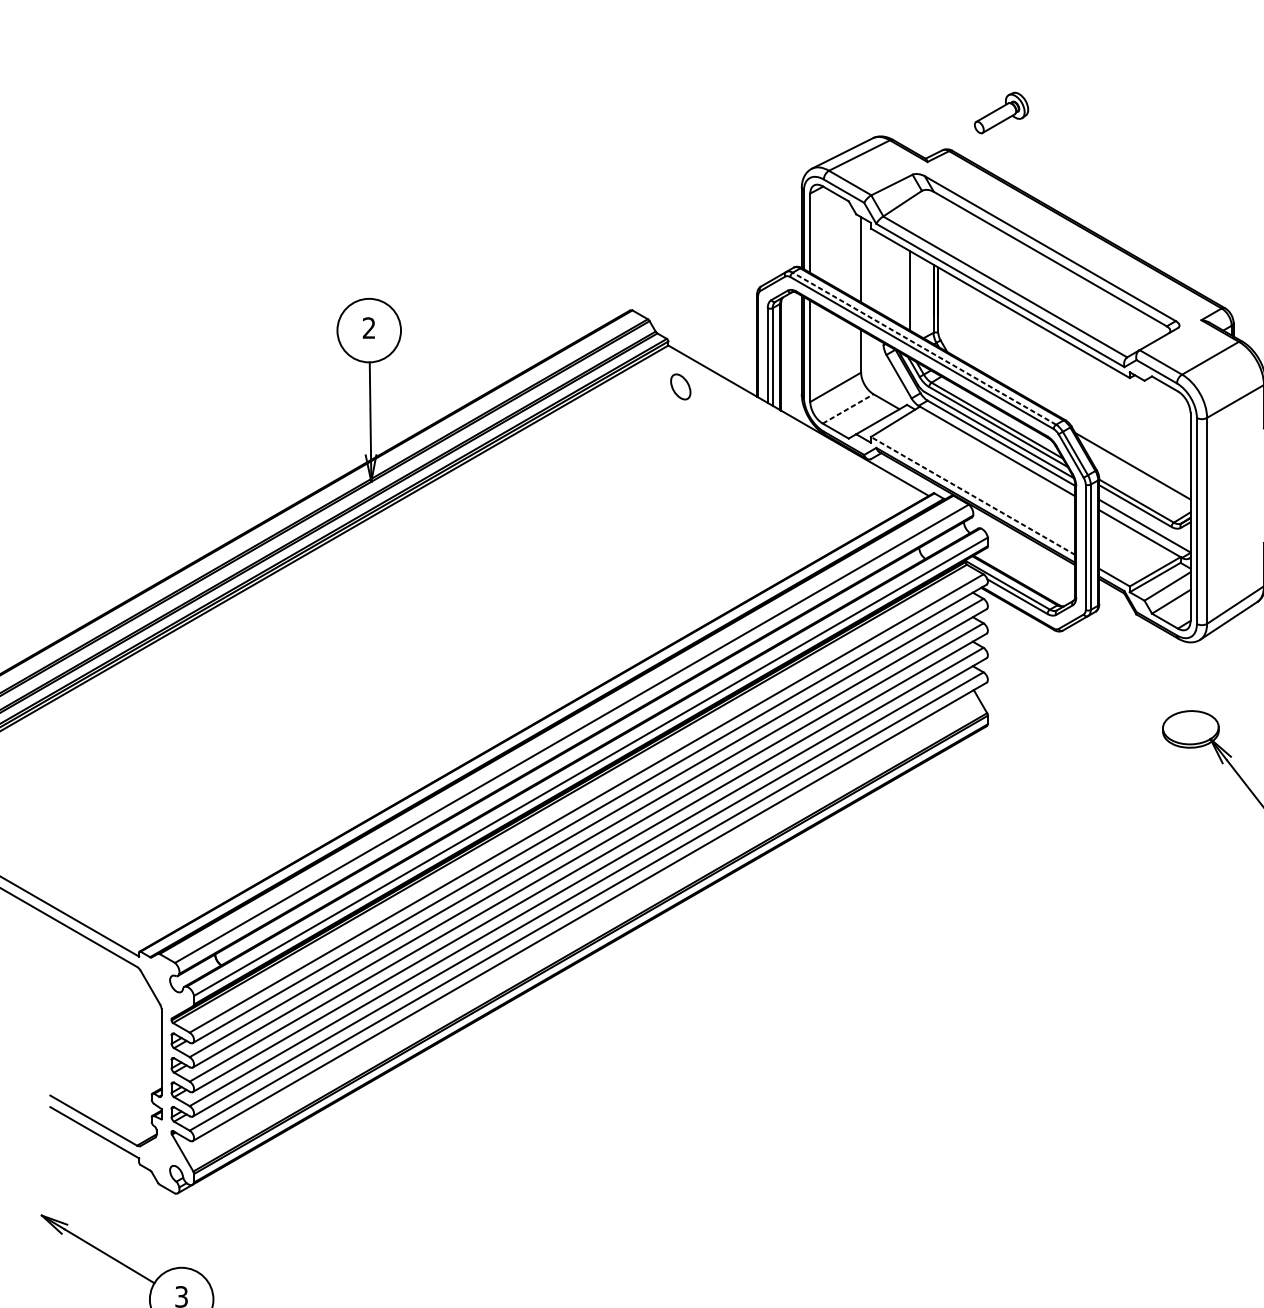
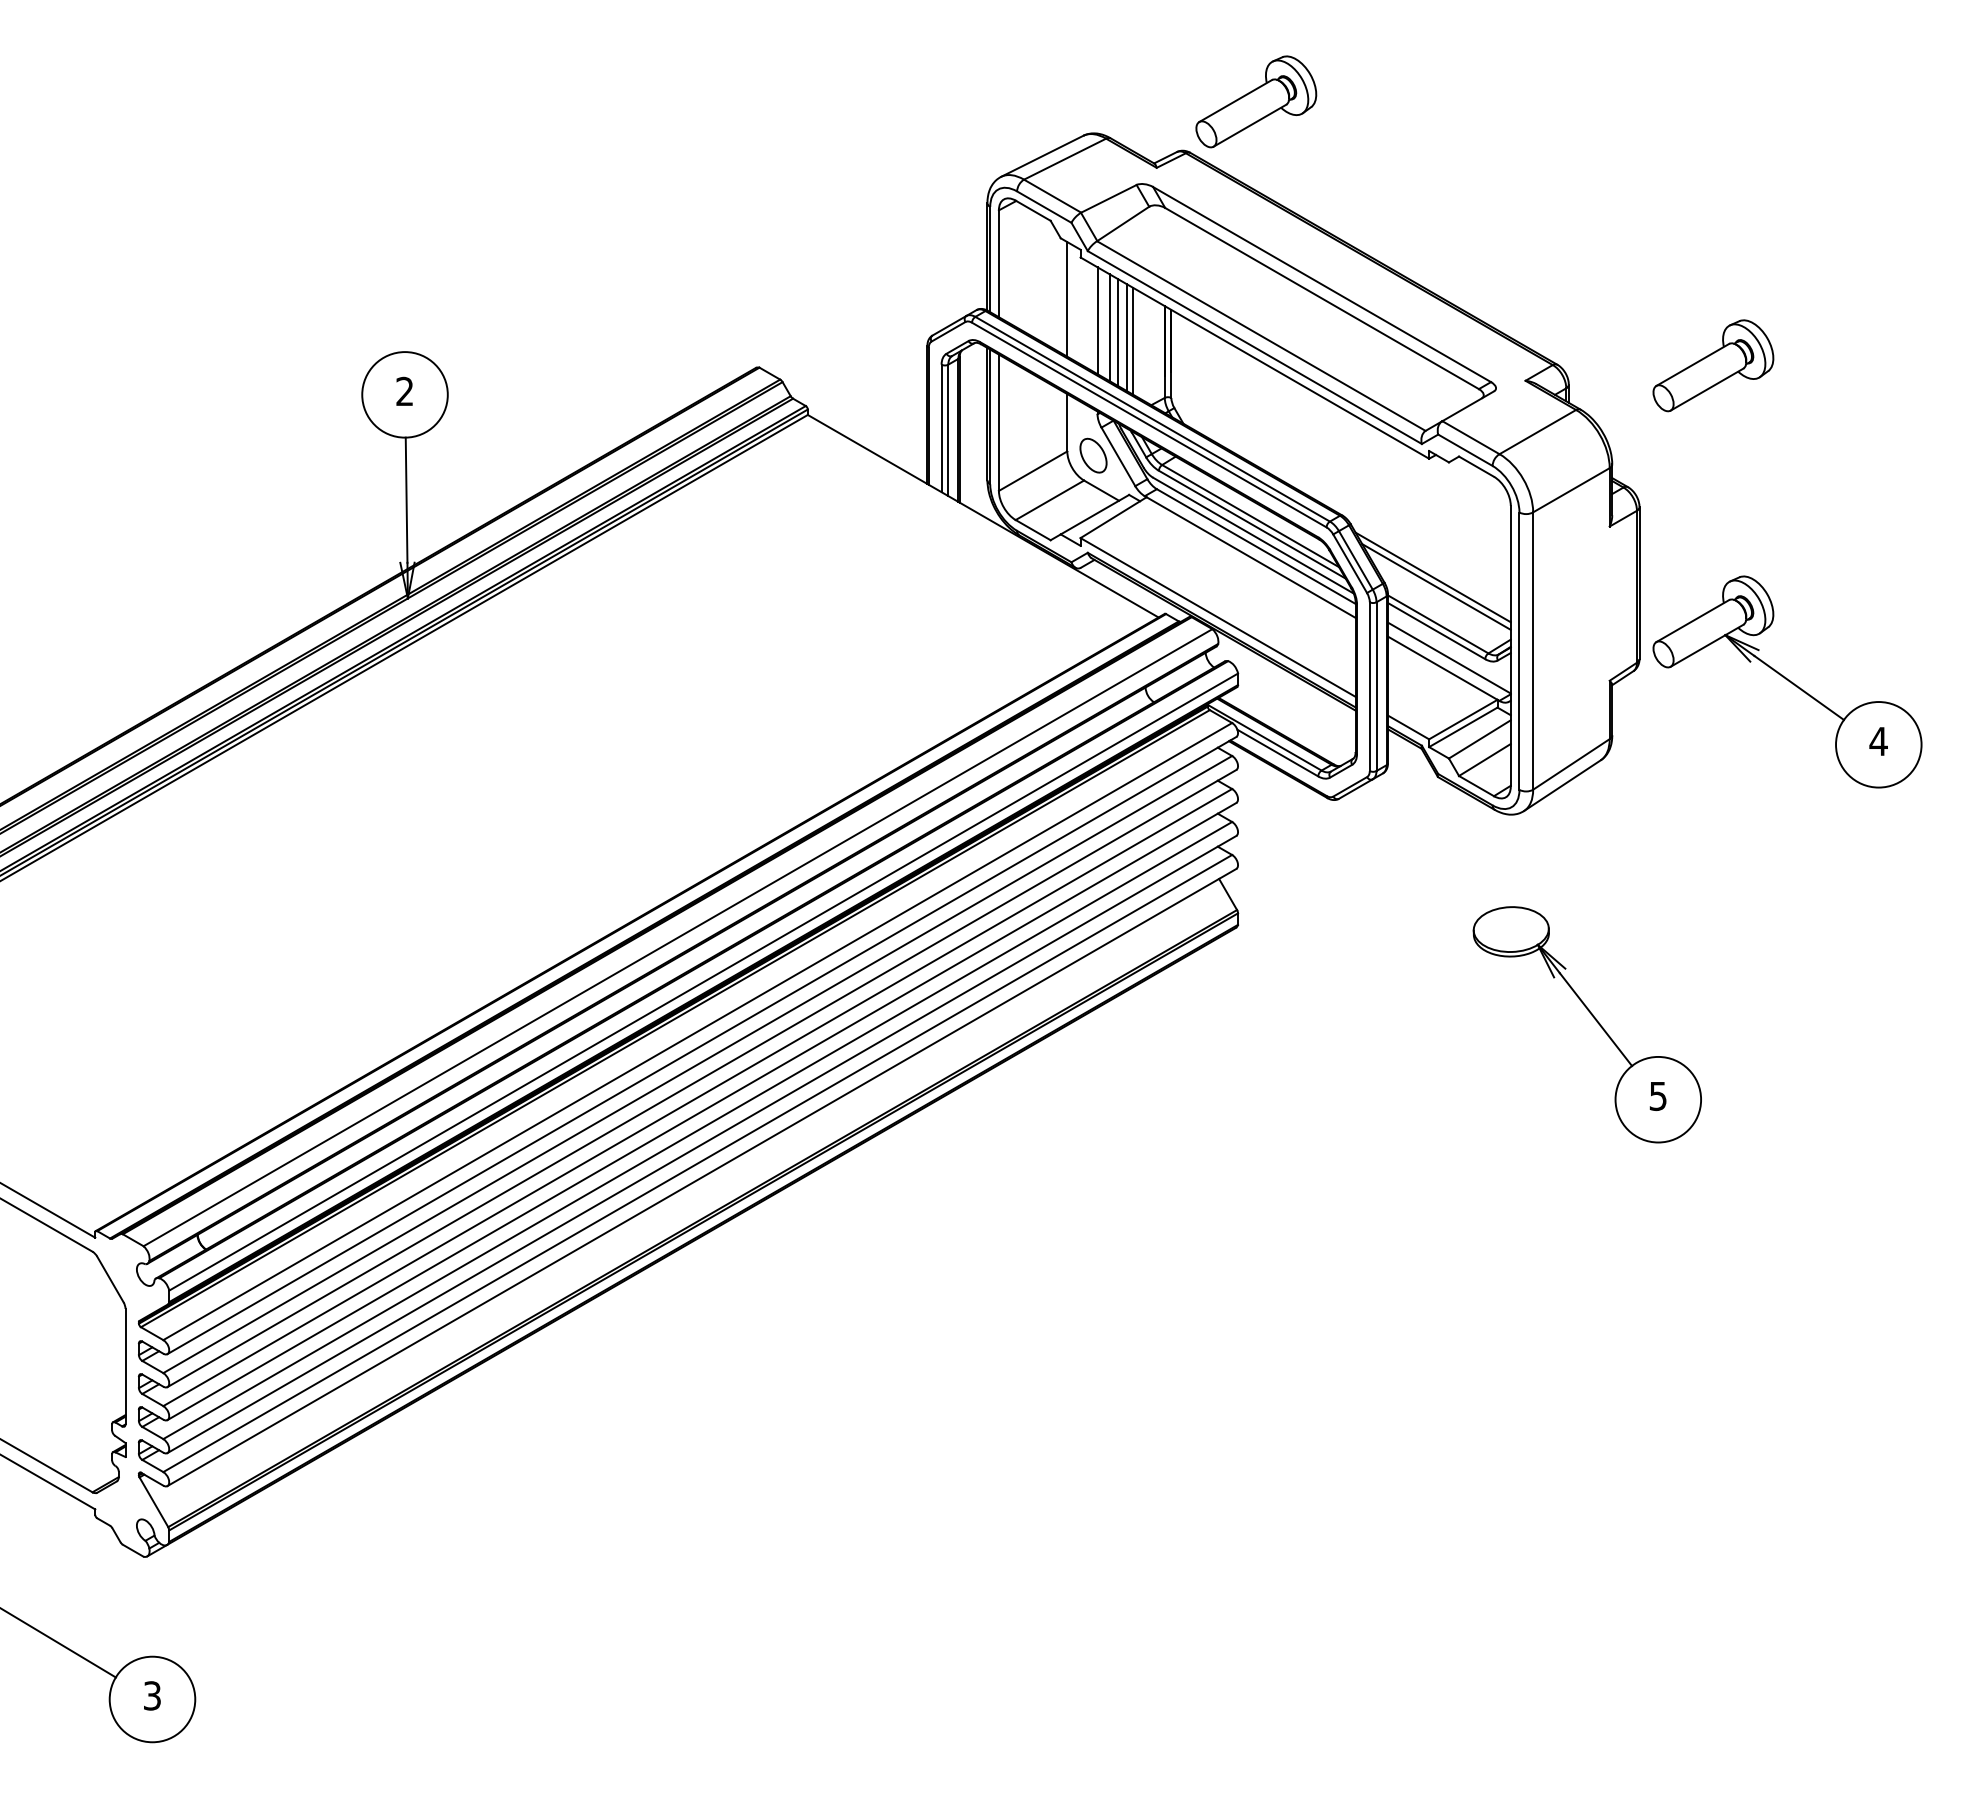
part: (1001, 112) -> (1256, 101), size x1.67
line: (883, 275) -> (1097, 320), added
line: (892, 280) -> (1109, 327), added
line: (898, 283) -> (1117, 331), added
line: (905, 288) -> (1126, 337), added
line: (924, 348) -> (1152, 419), dashed -> solid
part: (680, 386) -> (1093, 455), moved
line: (848, 409) -> (1050, 500), dashed -> solid
line: (1135, 472) -> (1436, 586), added
line: (973, 495) -> (1218, 617), dashed -> solid

